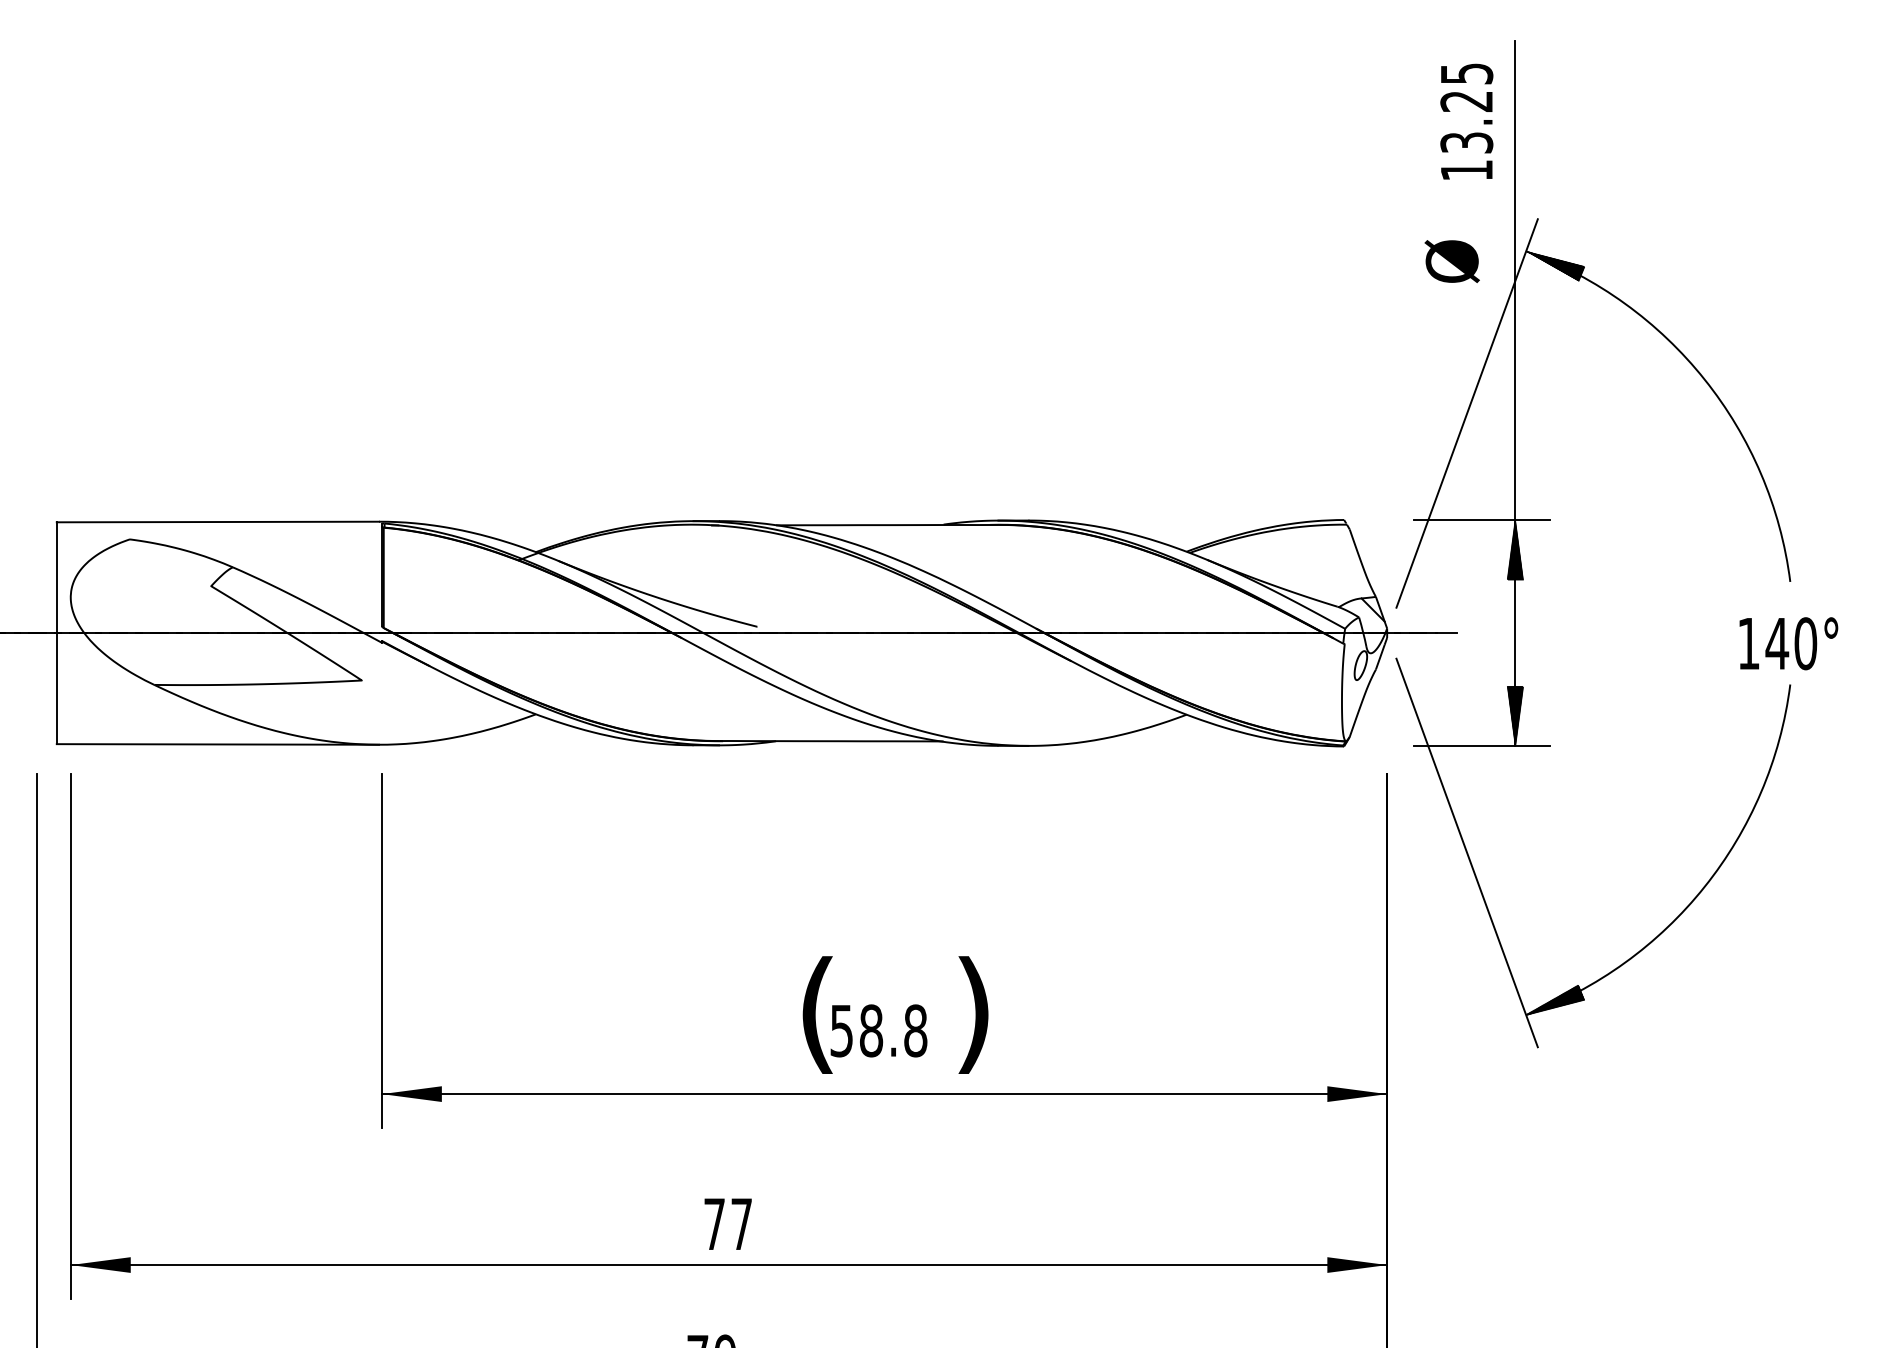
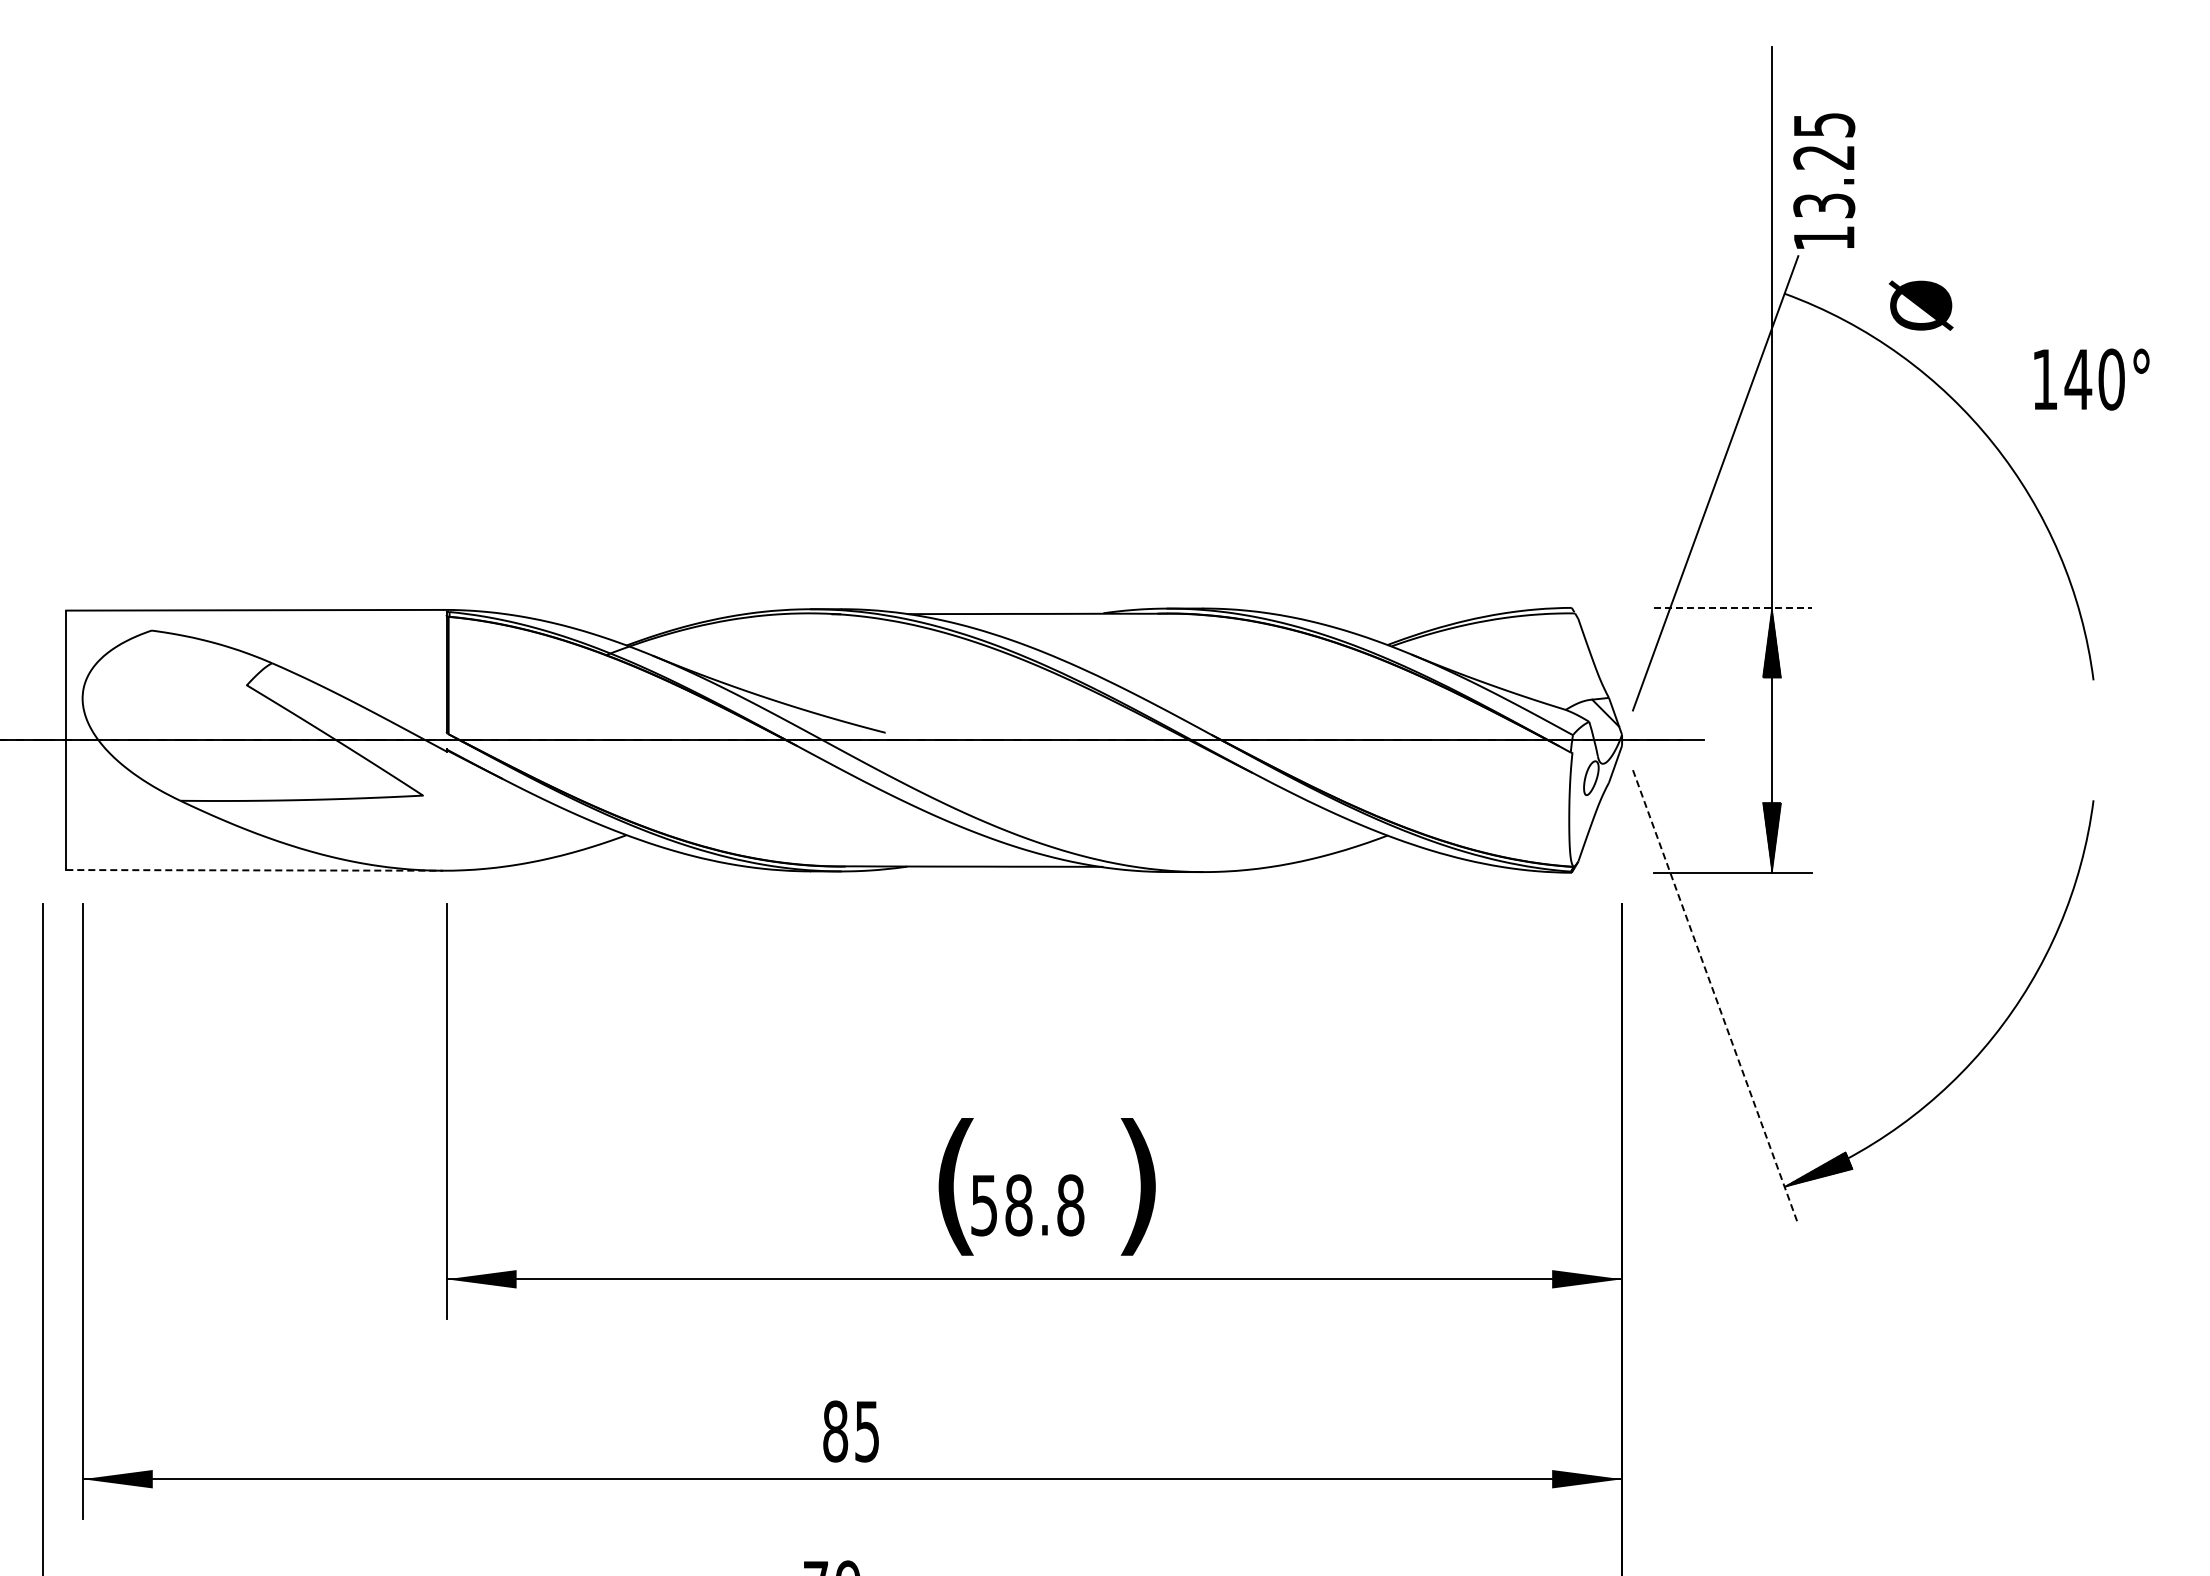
text: (1467, 121) -> (1824, 180), moved
text: (1451, 261) -> (1920, 305), moved
hatch: (1555, 265) -> (1818, 310), removed
line: (1482, 519) -> (1733, 607), solid -> dashed
text: (1788, 643) -> (2091, 379), moved
line: (218, 744) -> (255, 870), solid -> dashed
line: (1467, 853) -> (1715, 997), solid -> dashed
text: (727, 1224) -> (850, 1431), 77 -> 85

